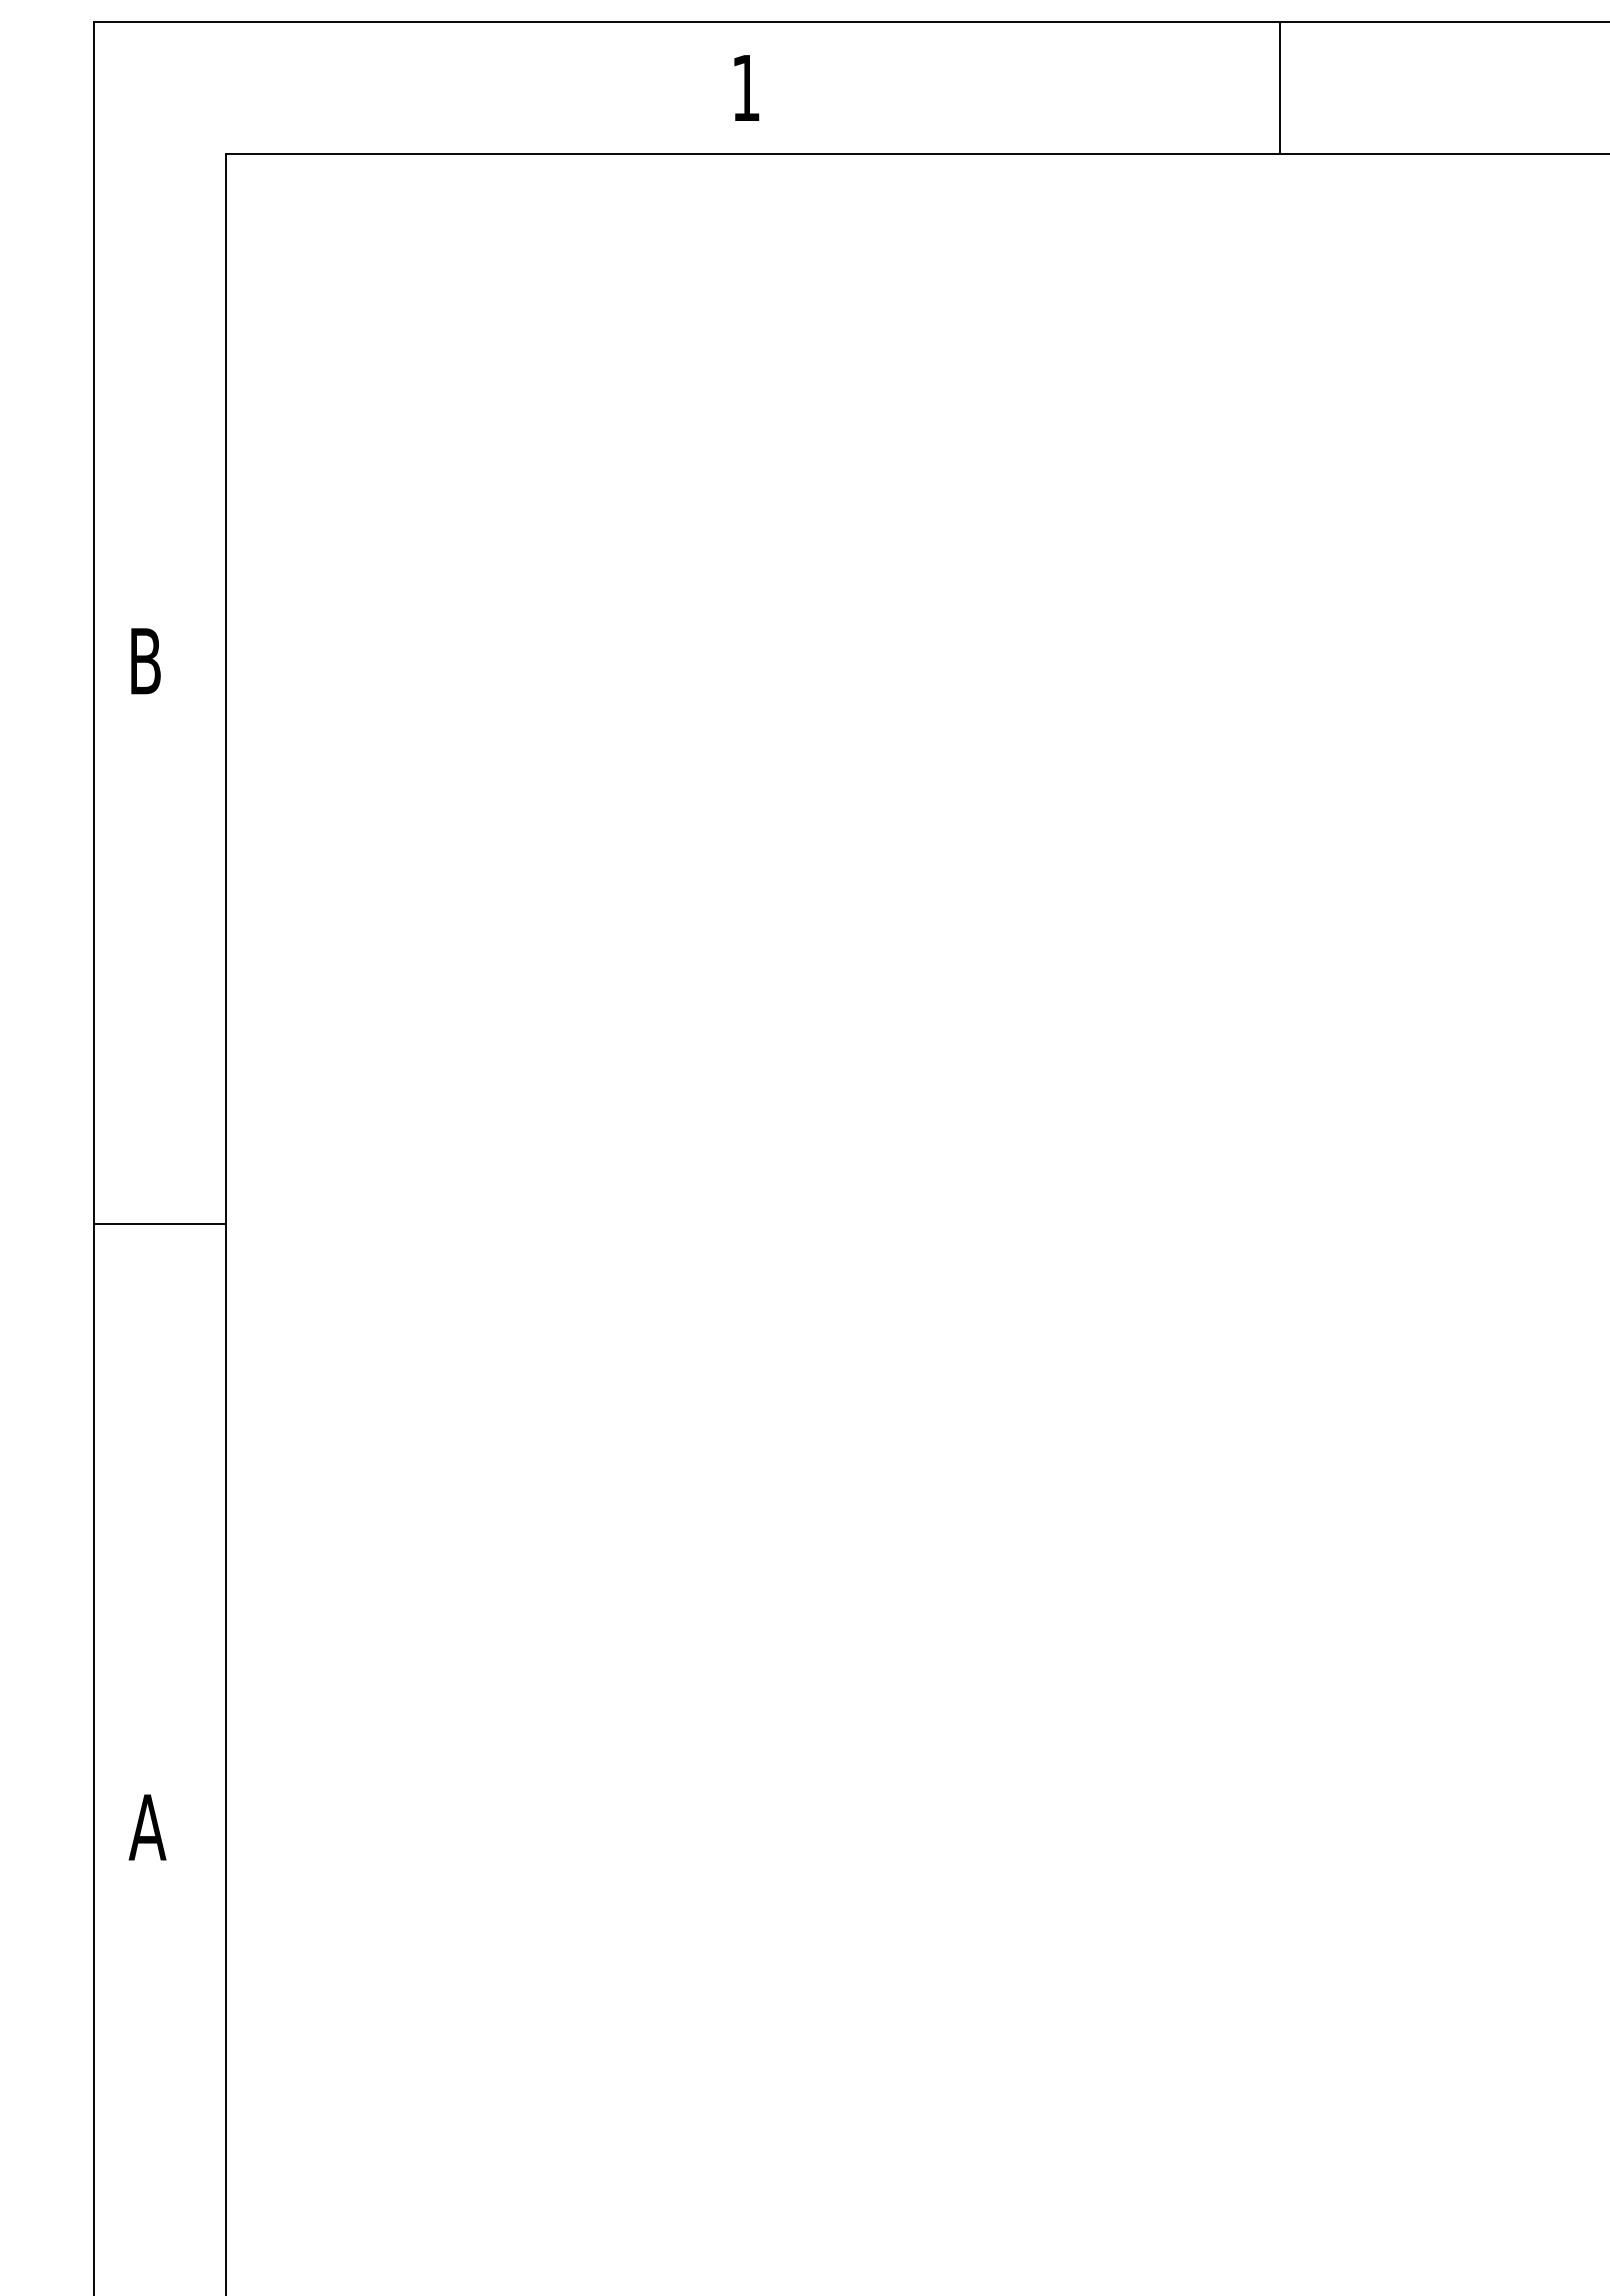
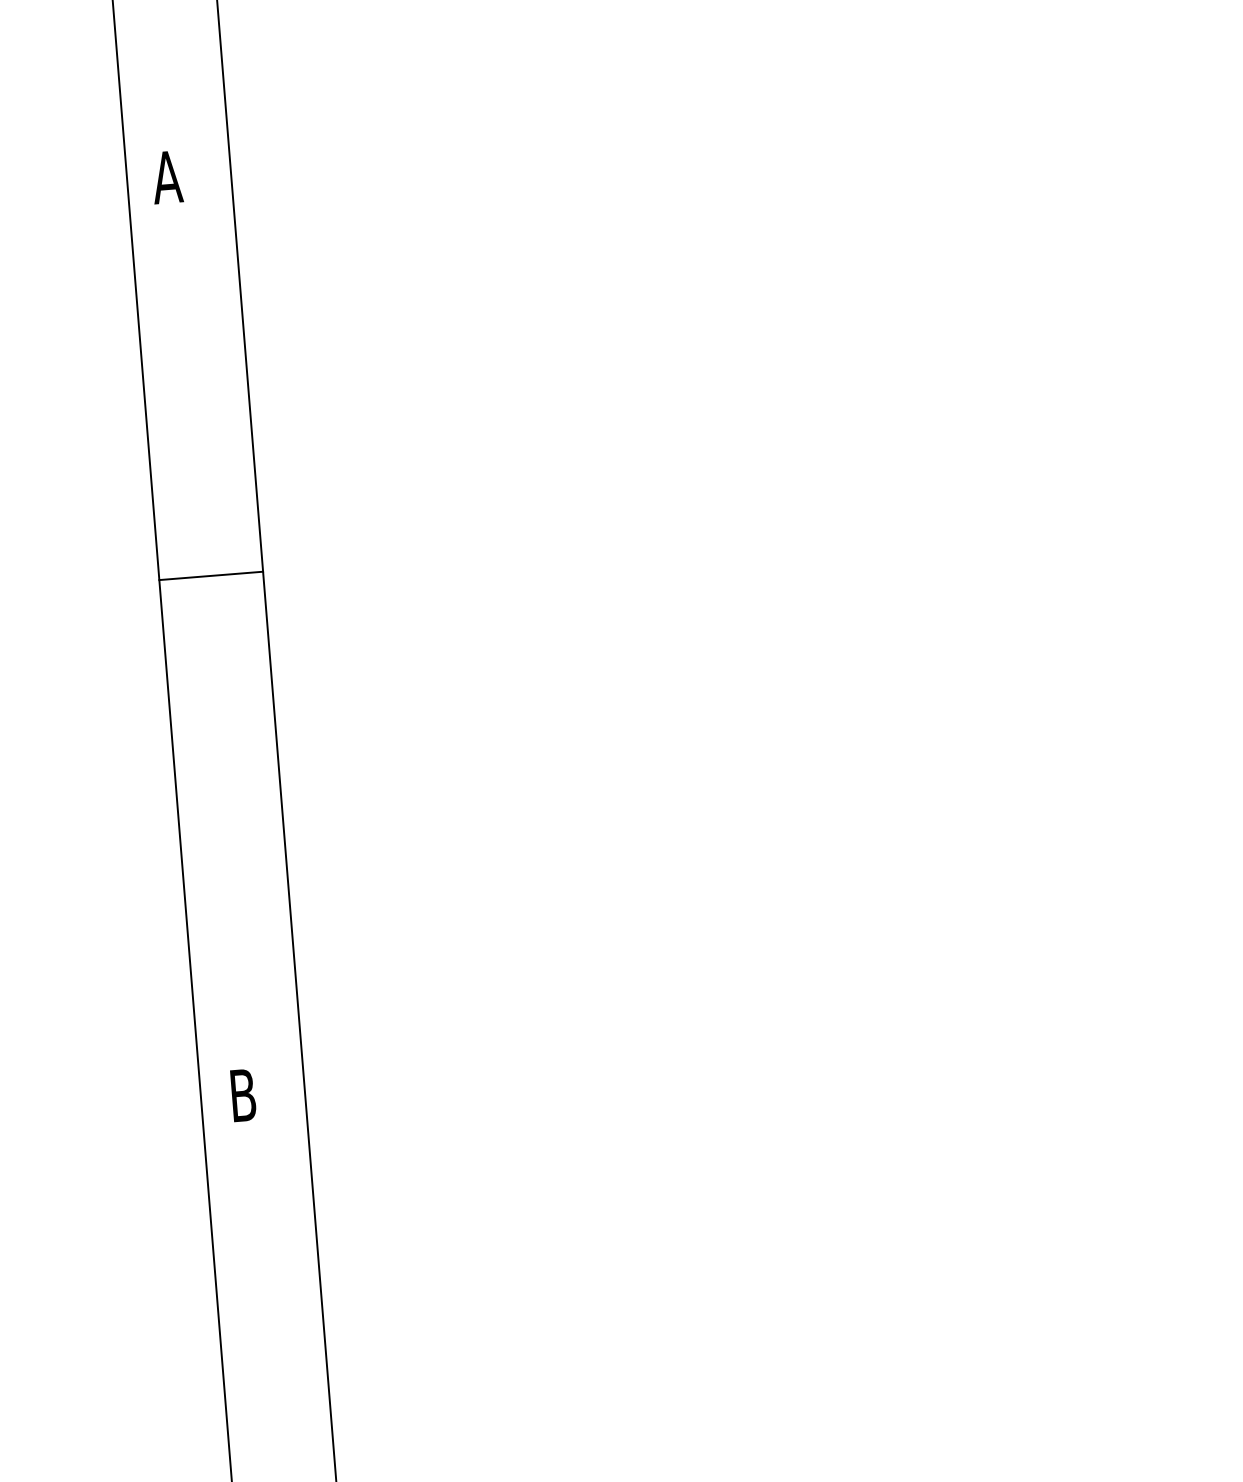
text: (144, 661) -> (166, 177), B -> A
line: (160, 1223) -> (211, 575), moved
text: (147, 1827) -> (242, 1095), A -> B

